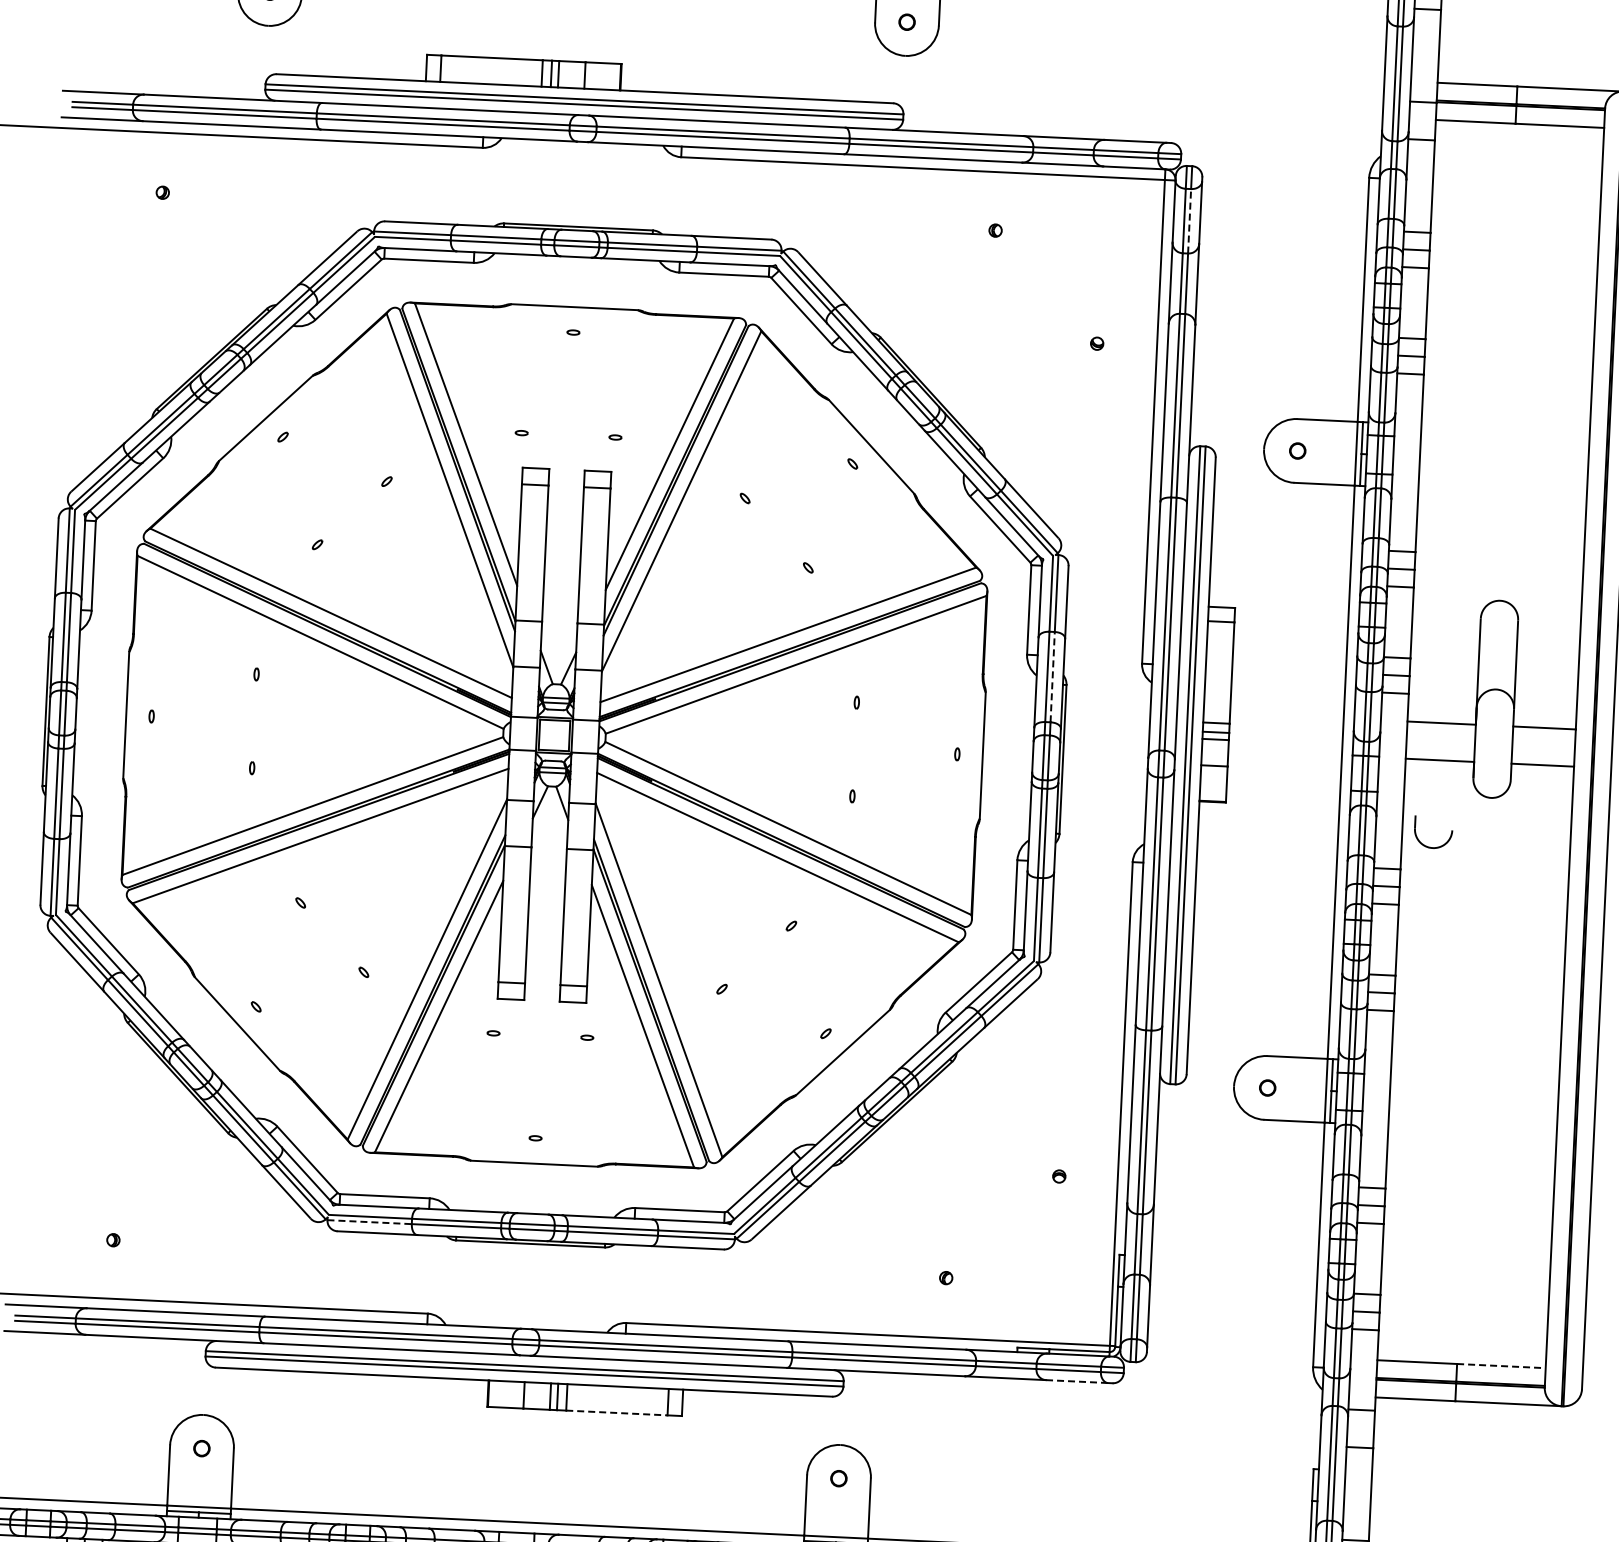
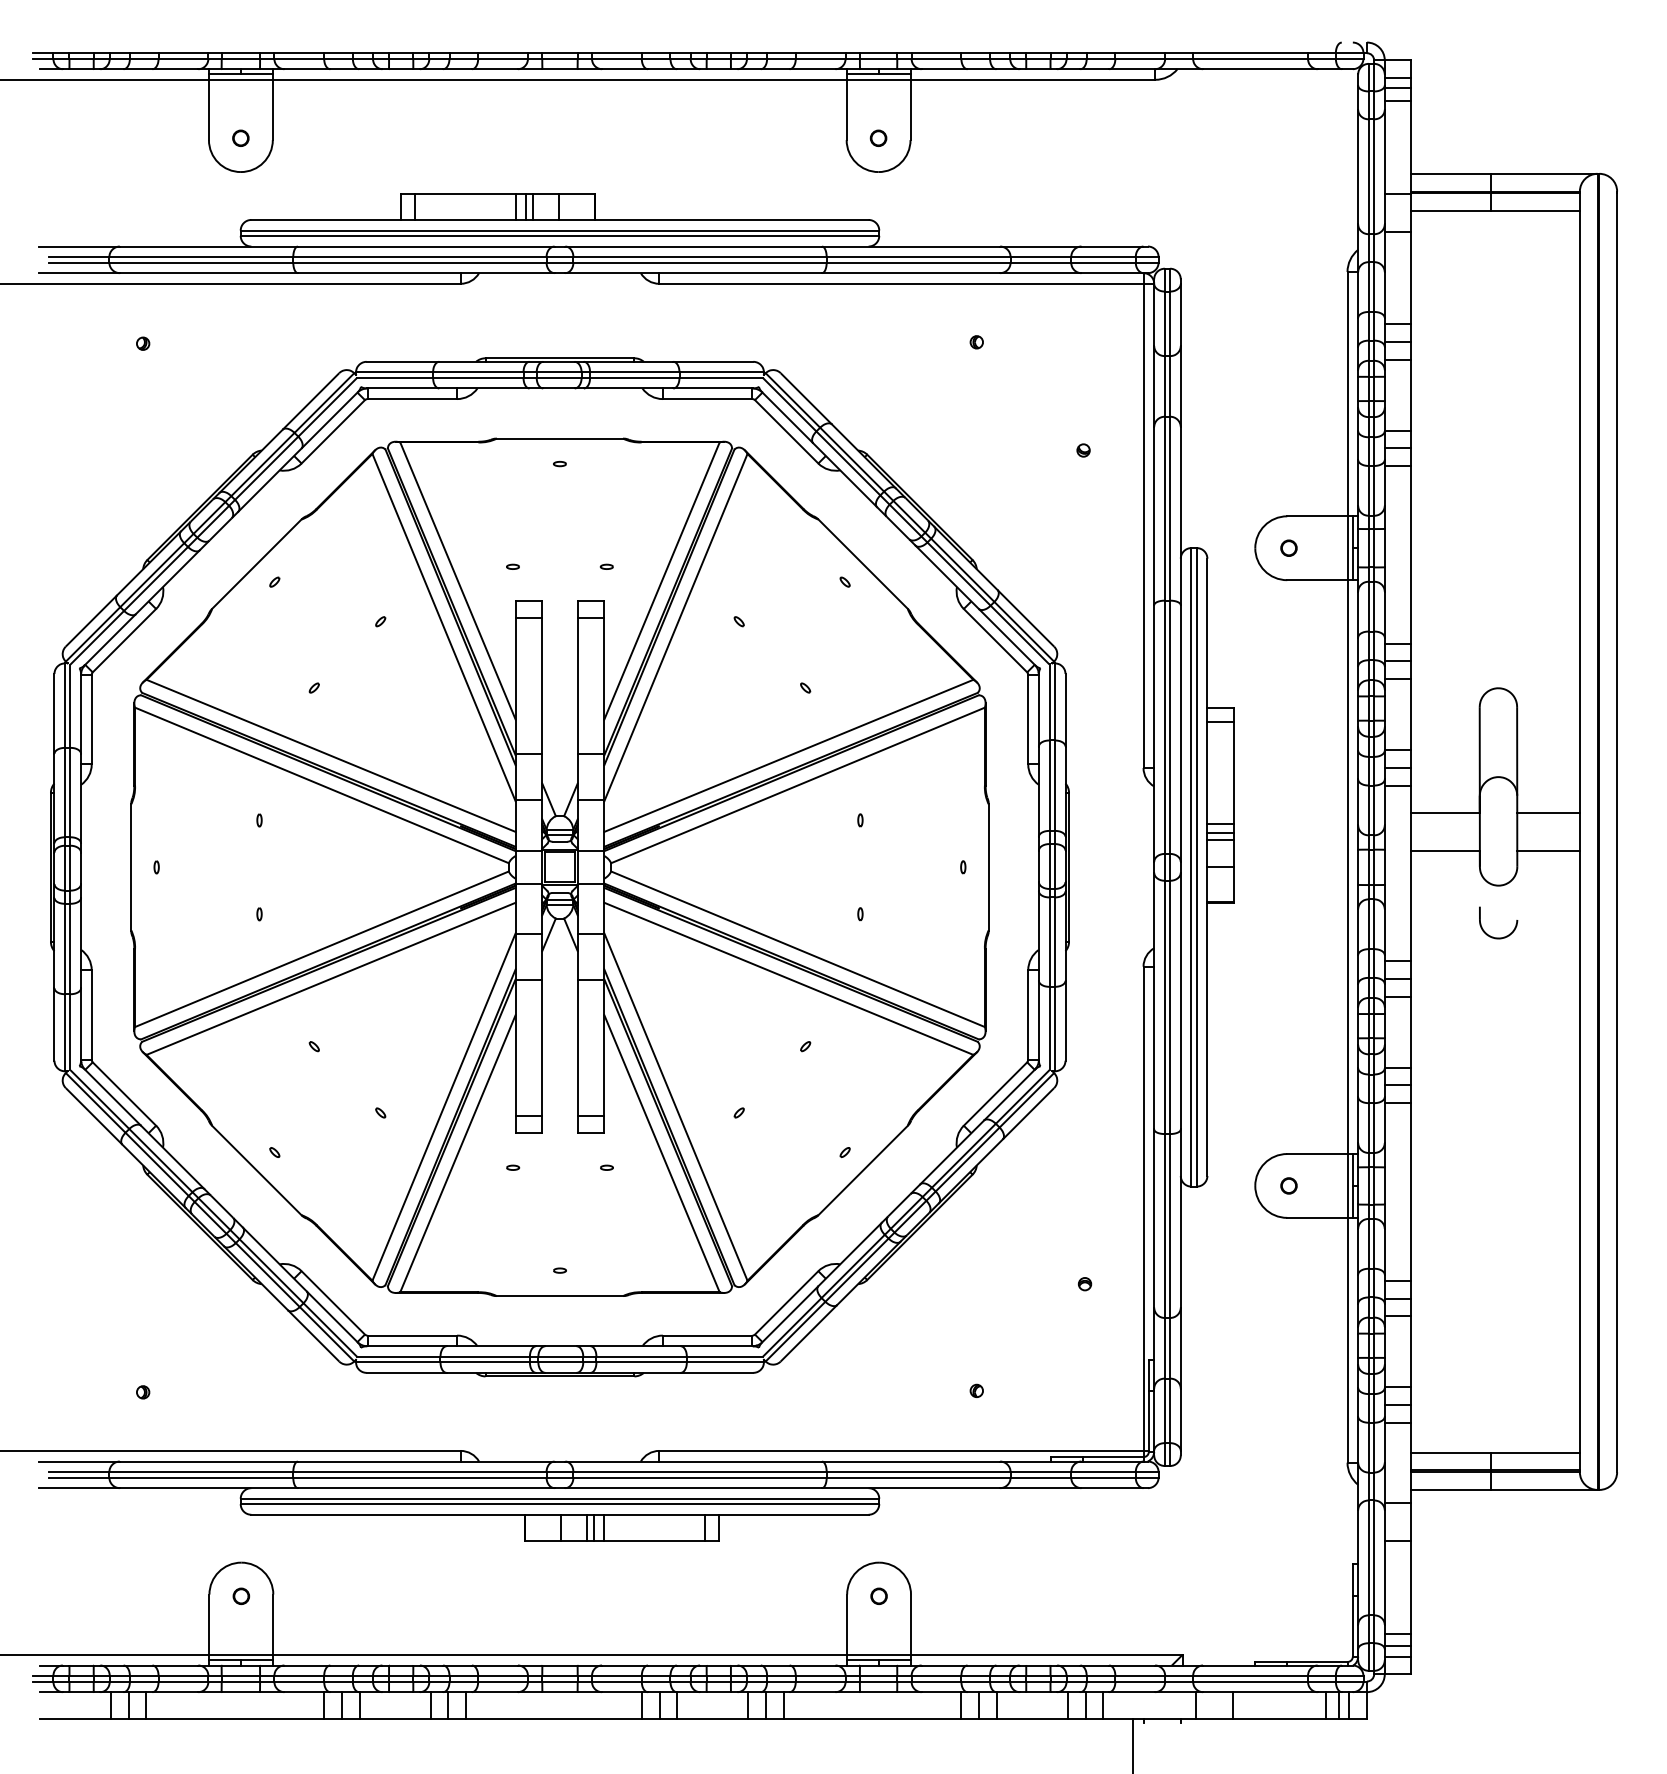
line: (1189, 220) -> (1170, 323), dashed -> solid
line: (1052, 676) -> (1054, 785), dashed -> solid
part: (1427, 845) -> (1493, 936), moved
line: (369, 1222) -> (398, 1362), dashed -> solid
line: (1502, 1365) -> (1536, 1452), dashed -> solid
line: (1077, 1381) -> (1112, 1488), dashed -> solid
line: (617, 1413) -> (654, 1541), dashed -> solid

